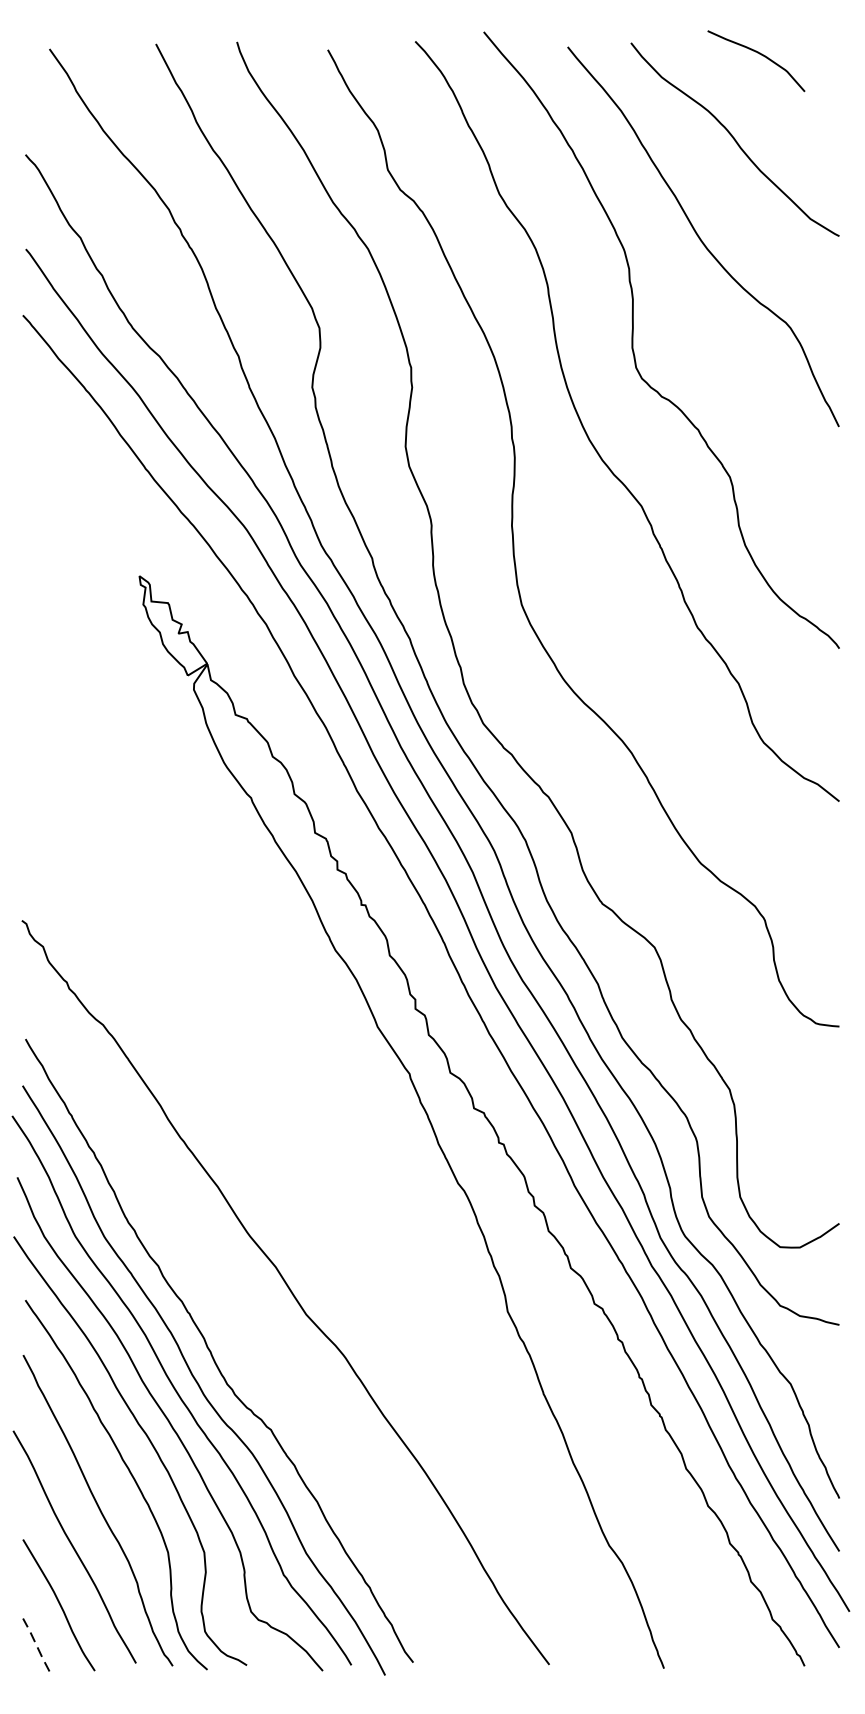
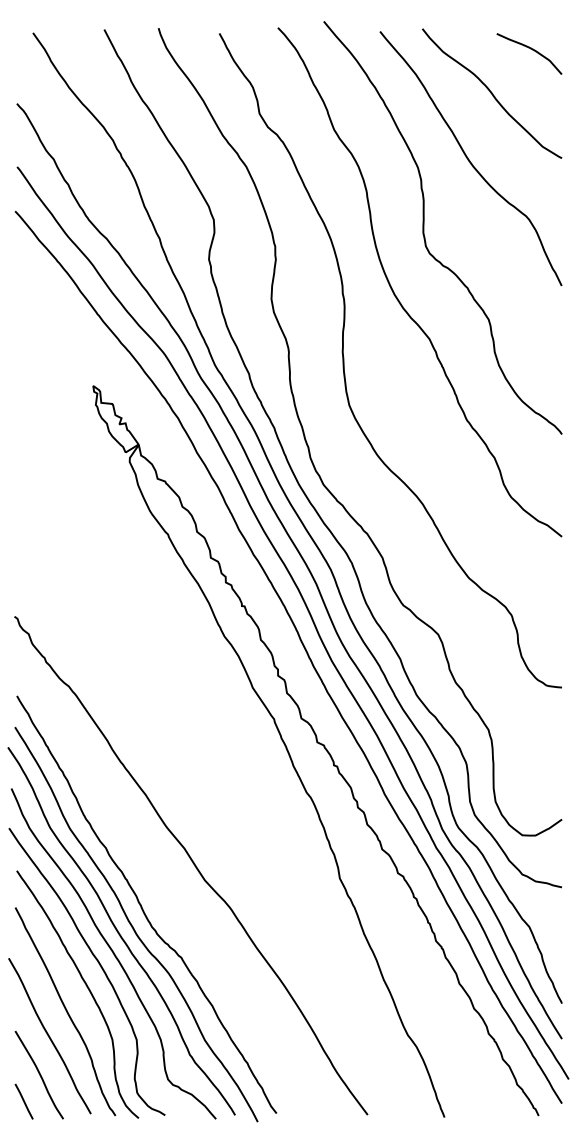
curve: (758, 54) -> (530, 49), moved
line: (36, 1644) -> (24, 1101), dashed -> solid

